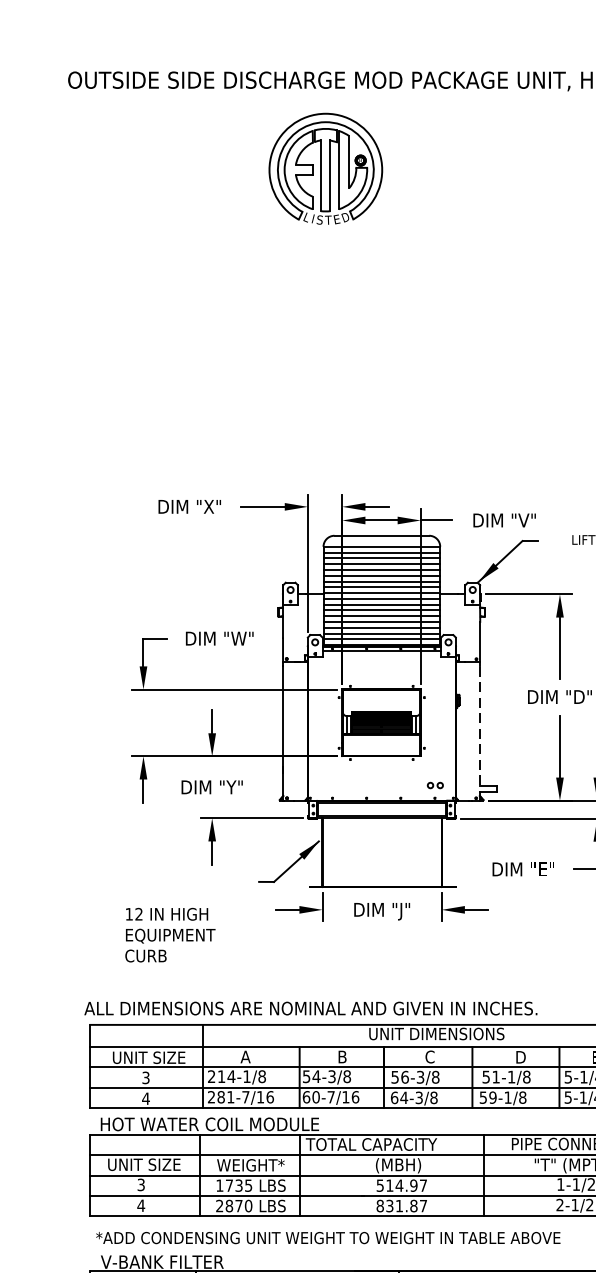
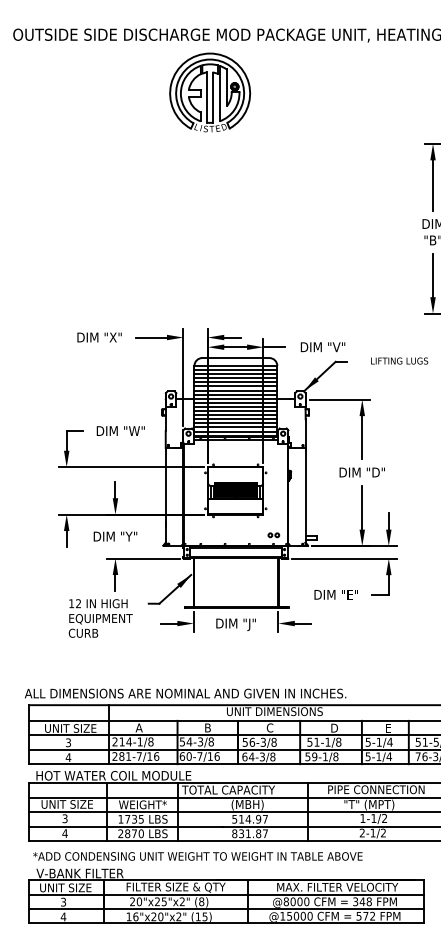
part: (326, 168) -> (210, 92), moved
line: (479, 733) -> (305, 498), dashed -> solid
text: (169, 935) -> (100, 618), moved

